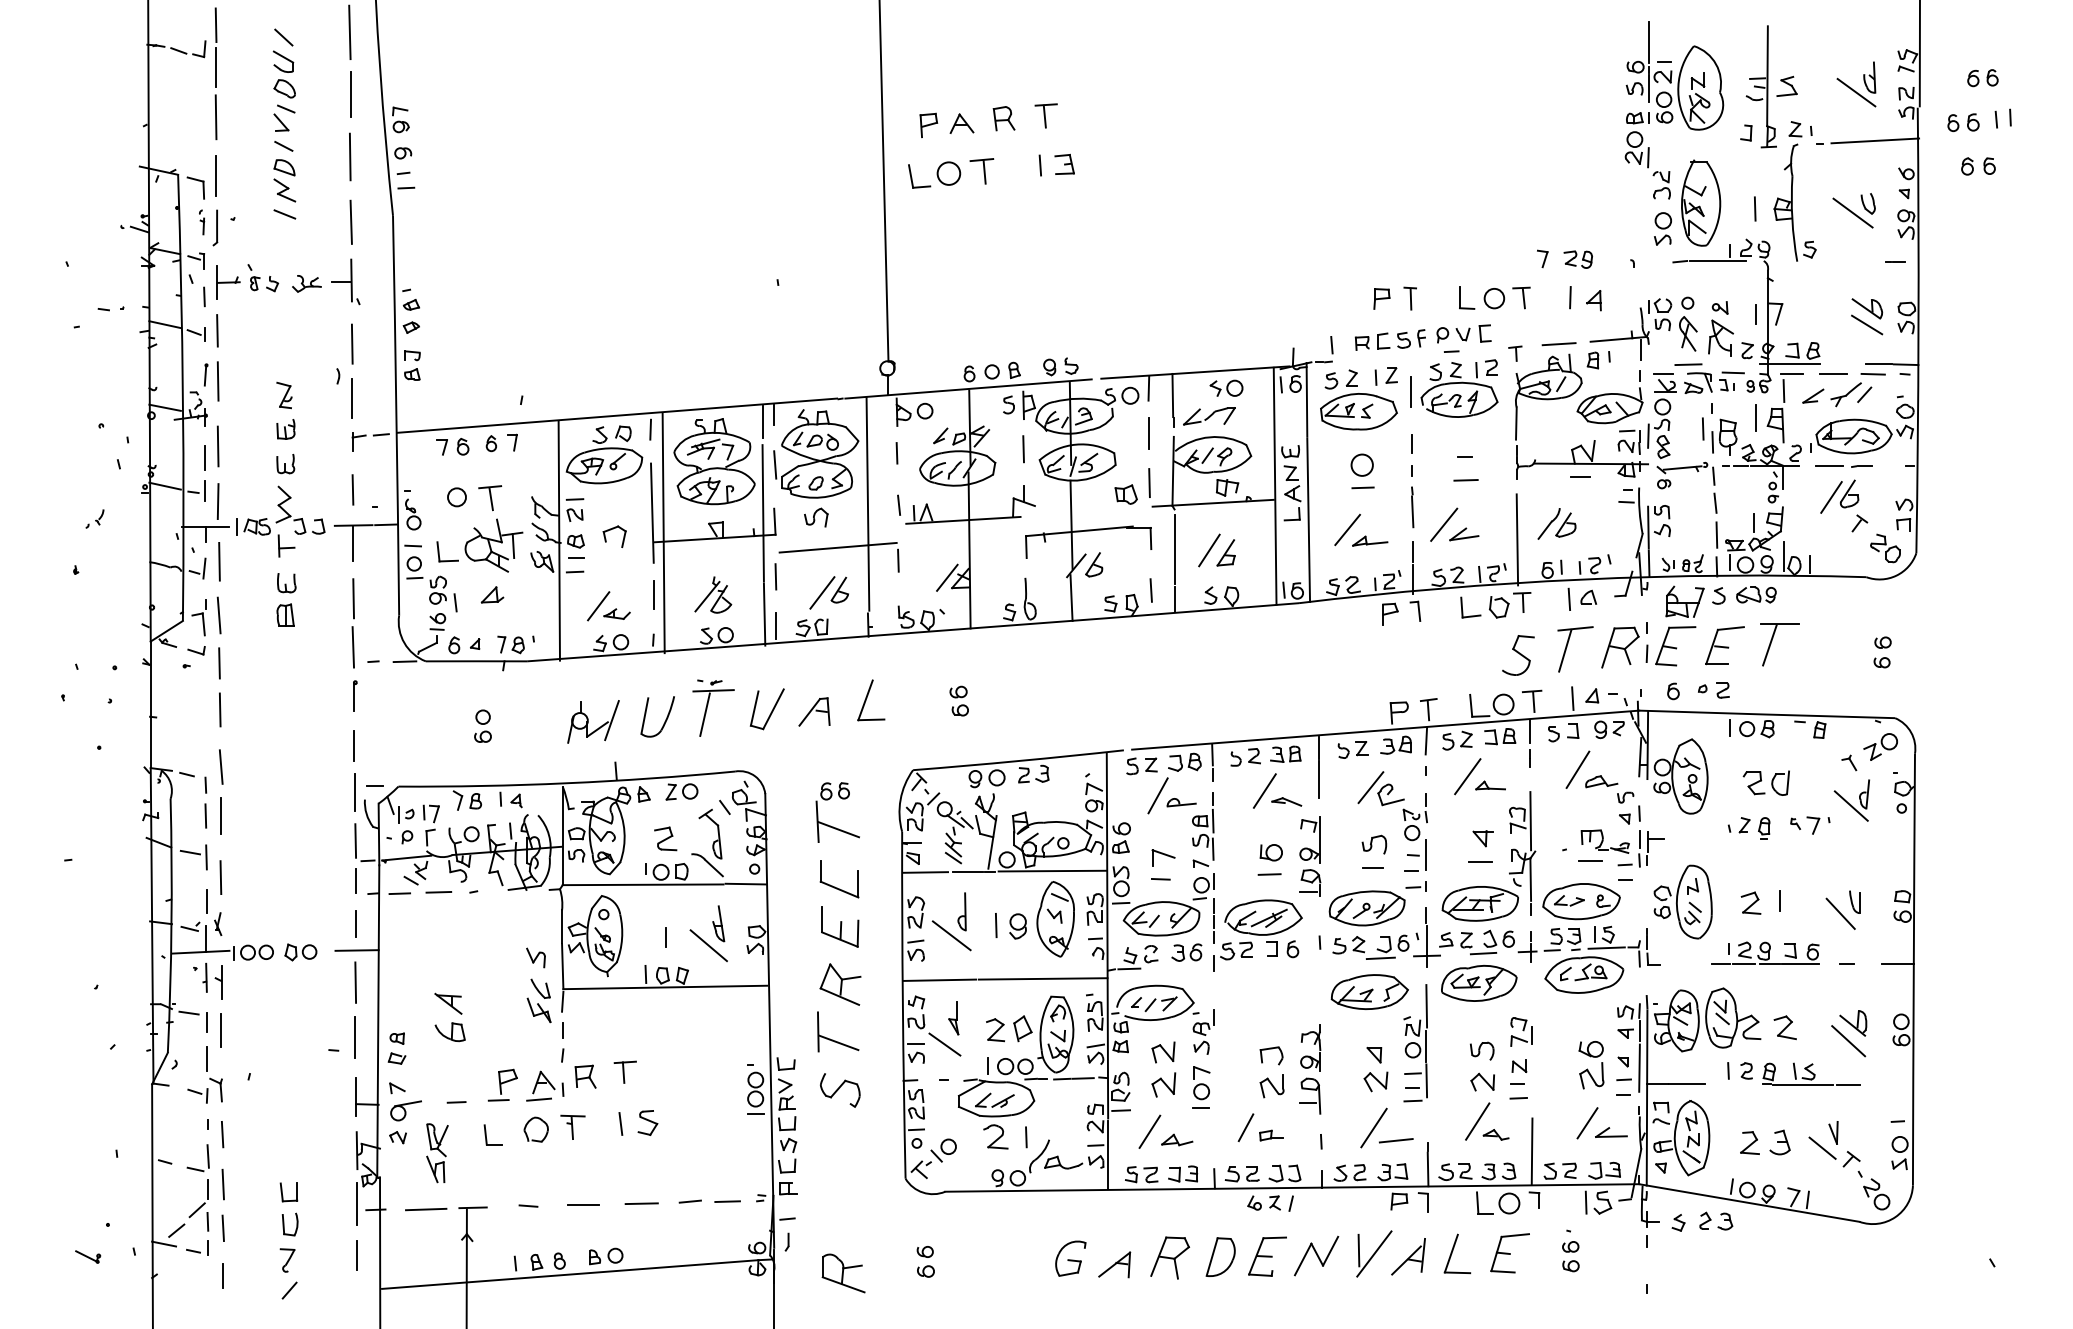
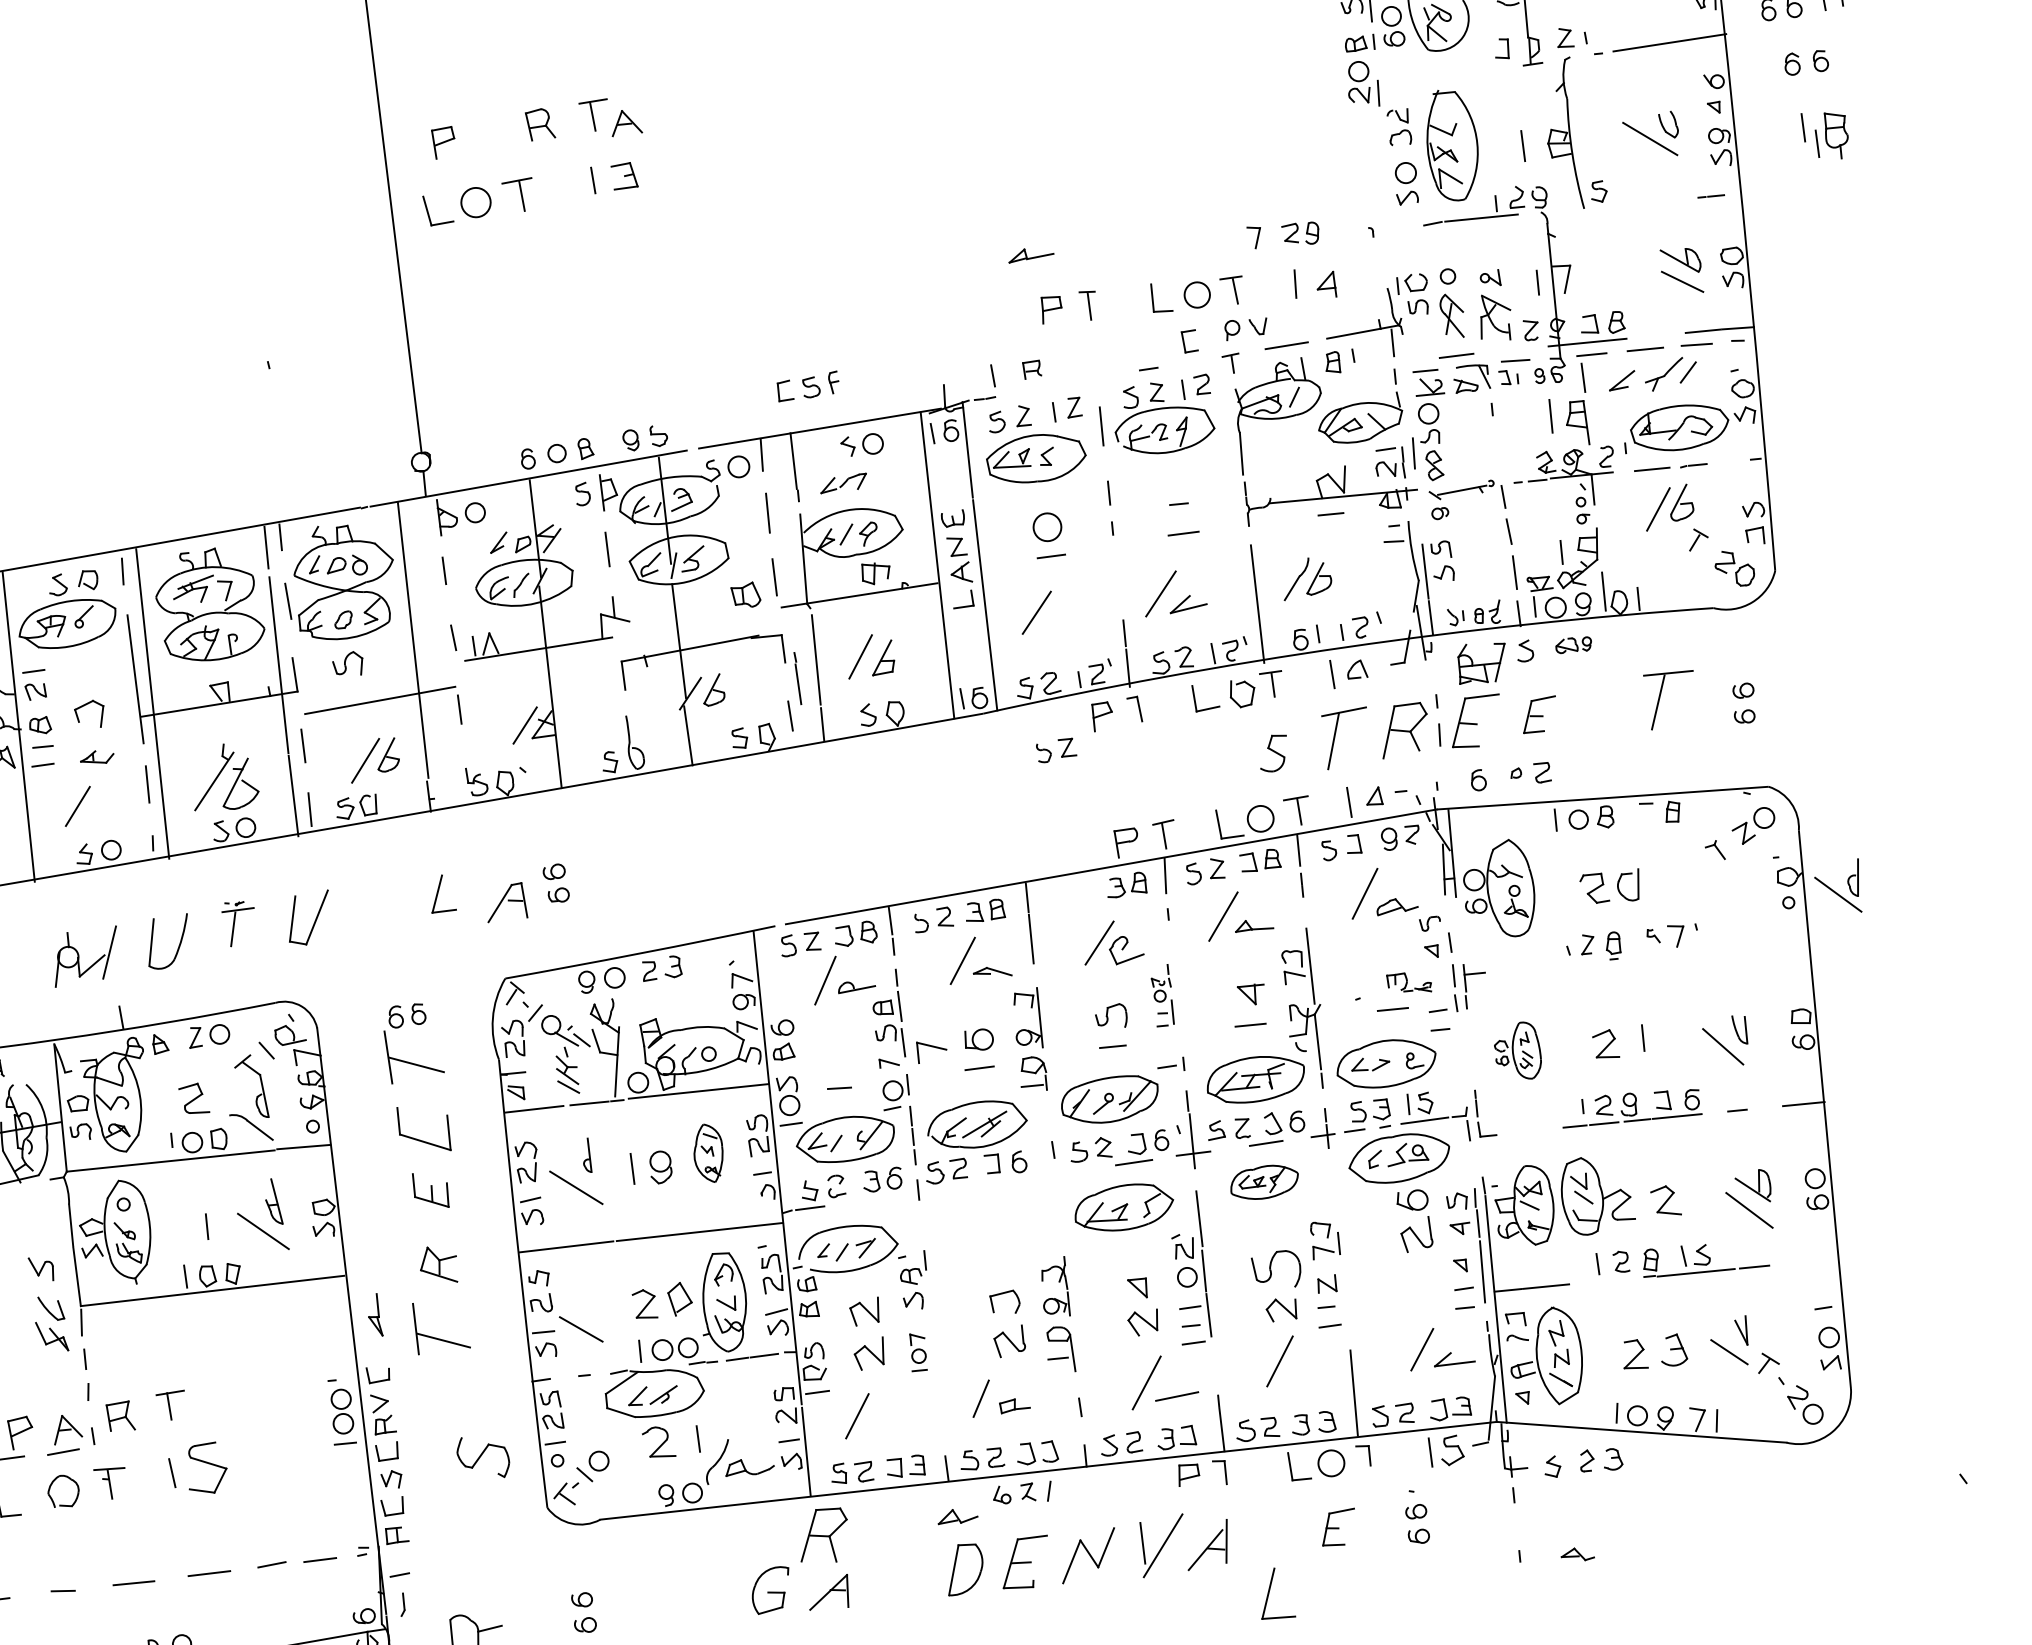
part: (961, 123) -> (625, 122), moved
part: (1453, 335) -> (1246, 329), moved
part: (1401, 339) -> (808, 386), moved
part: (1209, 416) -> (843, 483), size x0.7
part: (1719, 436) -> (1825, 135), moved
line: (1412, 507) -> (797, 678), moved
part: (1370, 540) -> (1031, 253), moved
part: (713, 594) -> (224, 776), size x1.4
part: (1756, 594) -> (1573, 644), size x0.7
part: (616, 613) -> (96, 756), moved
part: (1772, 641) -> (1661, 697), moved
part: (1724, 645) -> (1538, 714), size x0.7
part: (1518, 655) -> (1273, 753), size x0.7
part: (871, 700) -> (442, 893), size x0.7
part: (713, 707) -> (239, 922), size x0.6
part: (814, 711) -> (506, 901), moved
part: (1352, 749) -> (1055, 750), moved
part: (1851, 800) -> (1837, 887), moved
part: (1414, 832) -> (1161, 995), size x0.6
part: (1604, 841) -> (1408, 983), size x0.7
part: (1163, 857) -> (932, 1050), moved
part: (1682, 901) -> (1516, 1050), size x0.6
part: (961, 911) -> (585, 1155), size x0.7
part: (1055, 919) -> (708, 1153), size x0.6
part: (840, 926) -> (431, 1189), size x0.7
part: (1479, 982) -> (1264, 1181), size x0.7
part: (840, 984) -> (438, 1264), size x0.7
part: (953, 1018) -> (374, 1315), moved
part: (1482, 1050) -> (1277, 1268), size x1.6
part: (1591, 1065) -> (1414, 1221), moved
part: (1201, 1087) -> (918, 1352), size x0.7
part: (840, 1090) -> (483, 1457), moved
part: (647, 1122) -> (206, 1467), size x1.6
part: (1495, 1134) -> (1576, 1554), moved
part: (1177, 1139) -> (958, 1515), moved
part: (1457, 1253) -> (1276, 1592), moved
part: (1509, 1253) -> (1337, 1527), size x0.7
part: (1169, 1257) -> (822, 1535), moved

